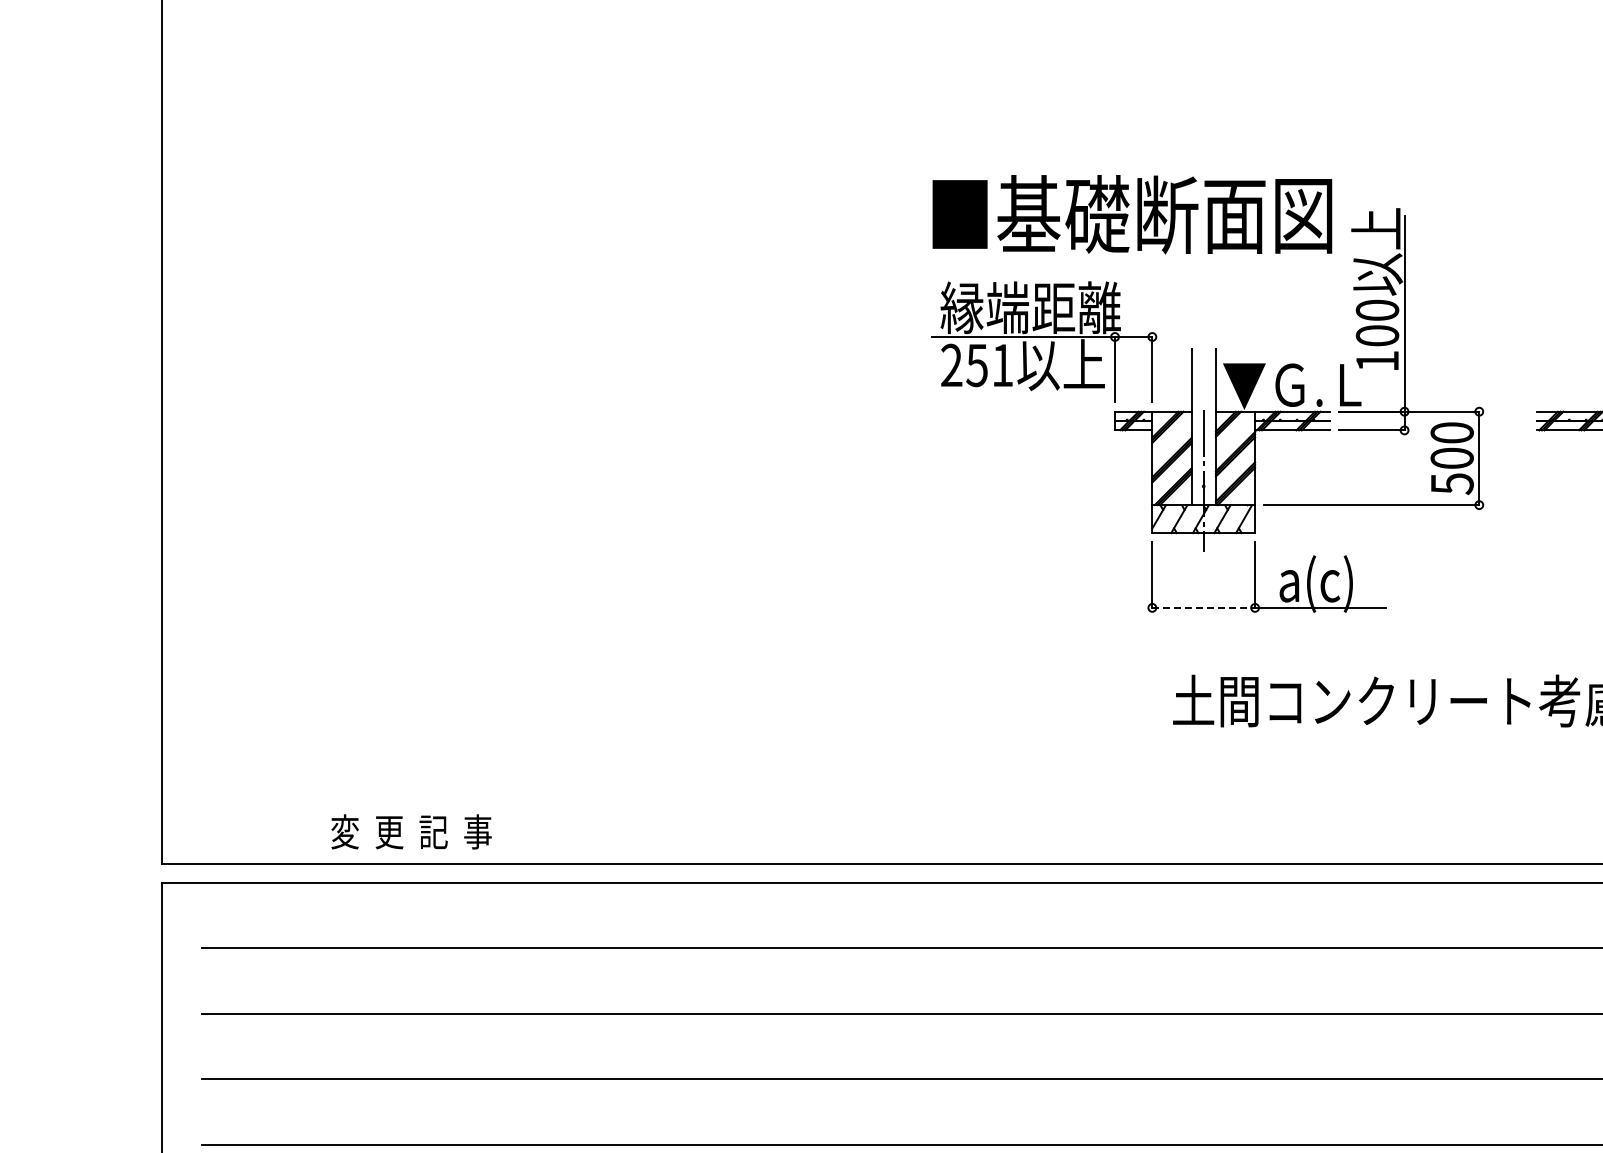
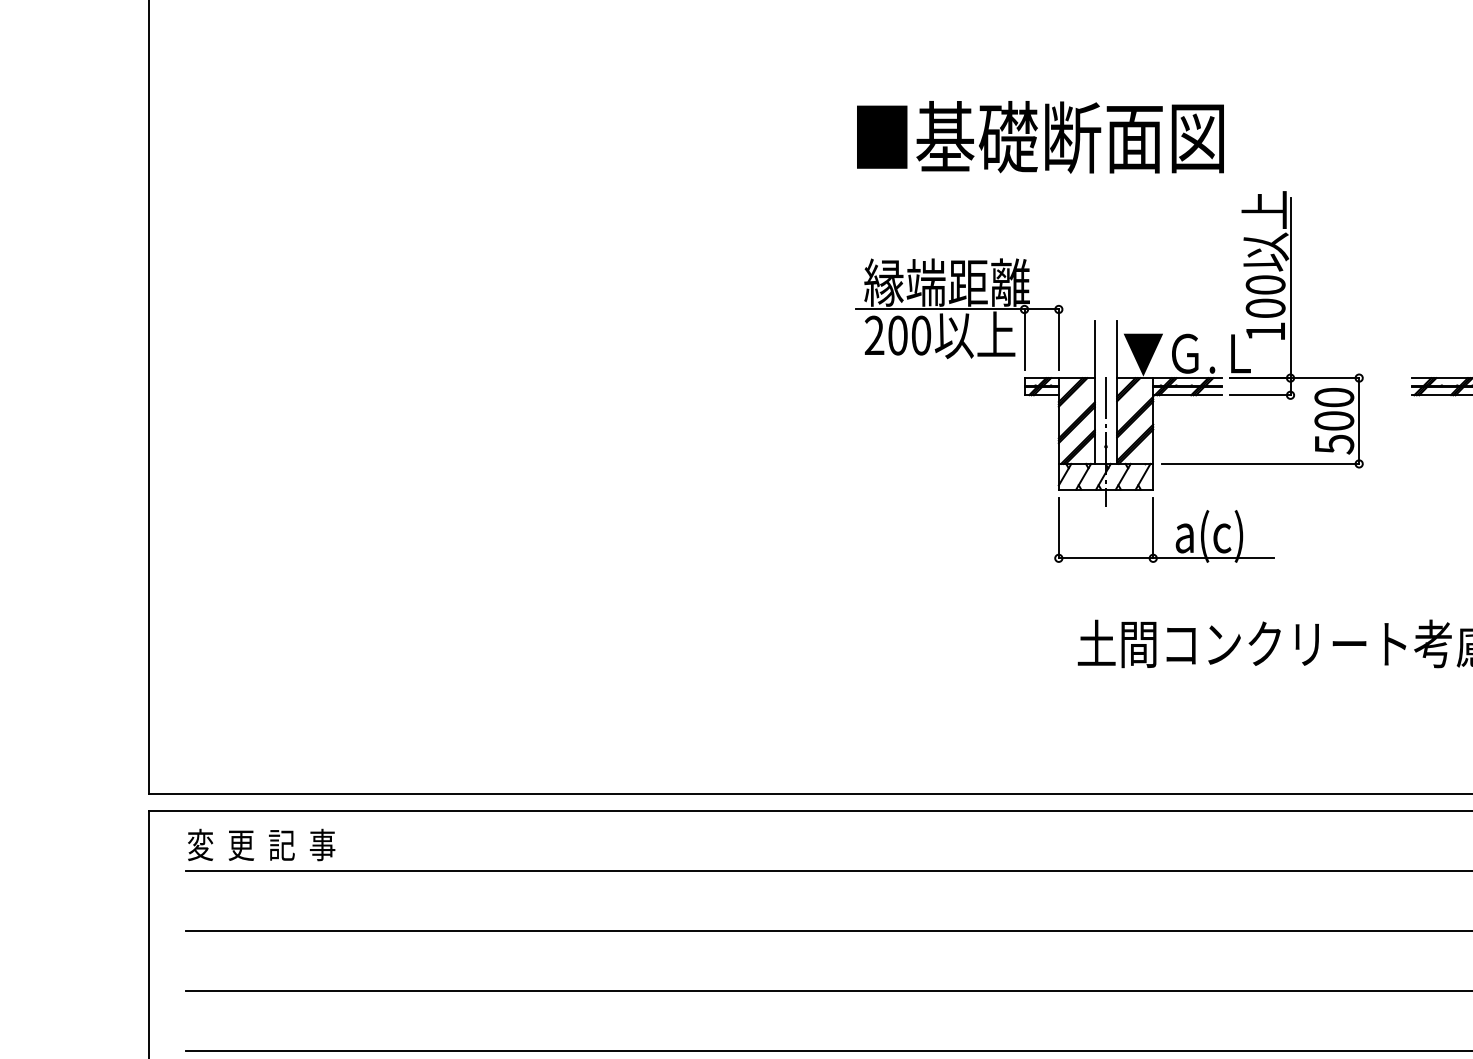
text: (1132, 214) -> (1040, 137), moved
text: (989, 365) -> (909, 335), 251 -> 200
line: (1204, 607) -> (1106, 557), dashed -> solid
text: (411, 831) -> (261, 844), moved

